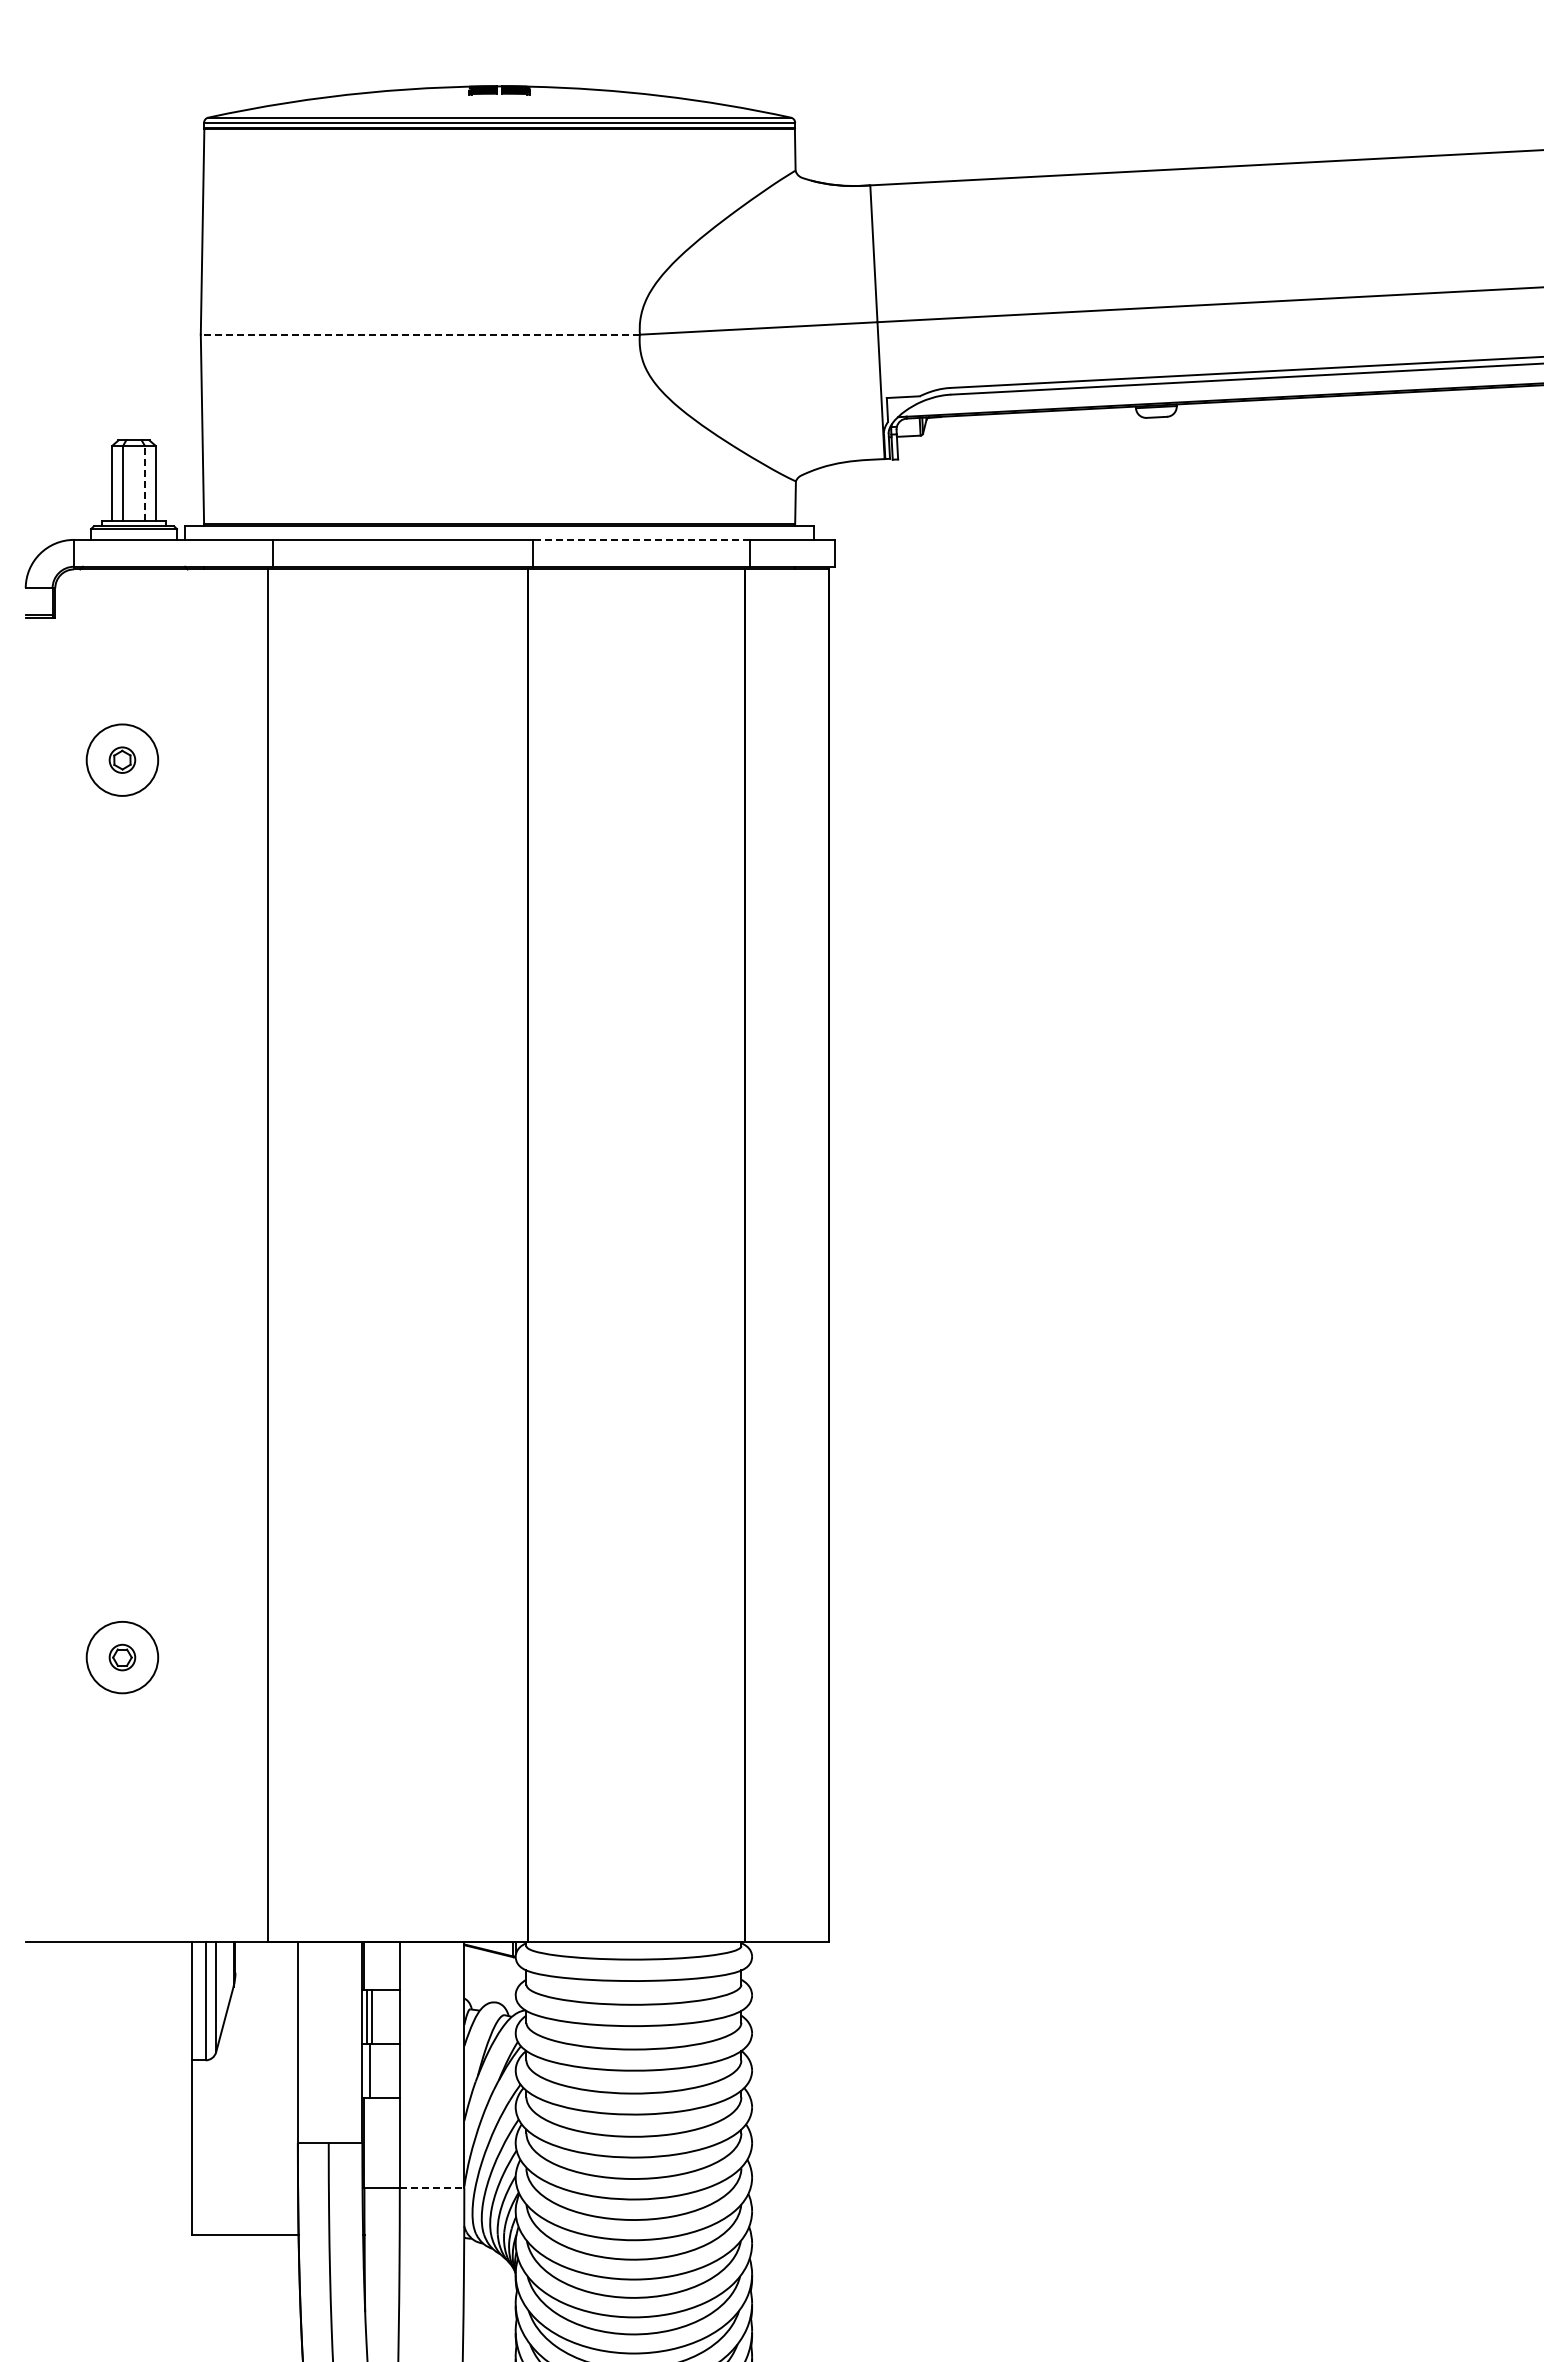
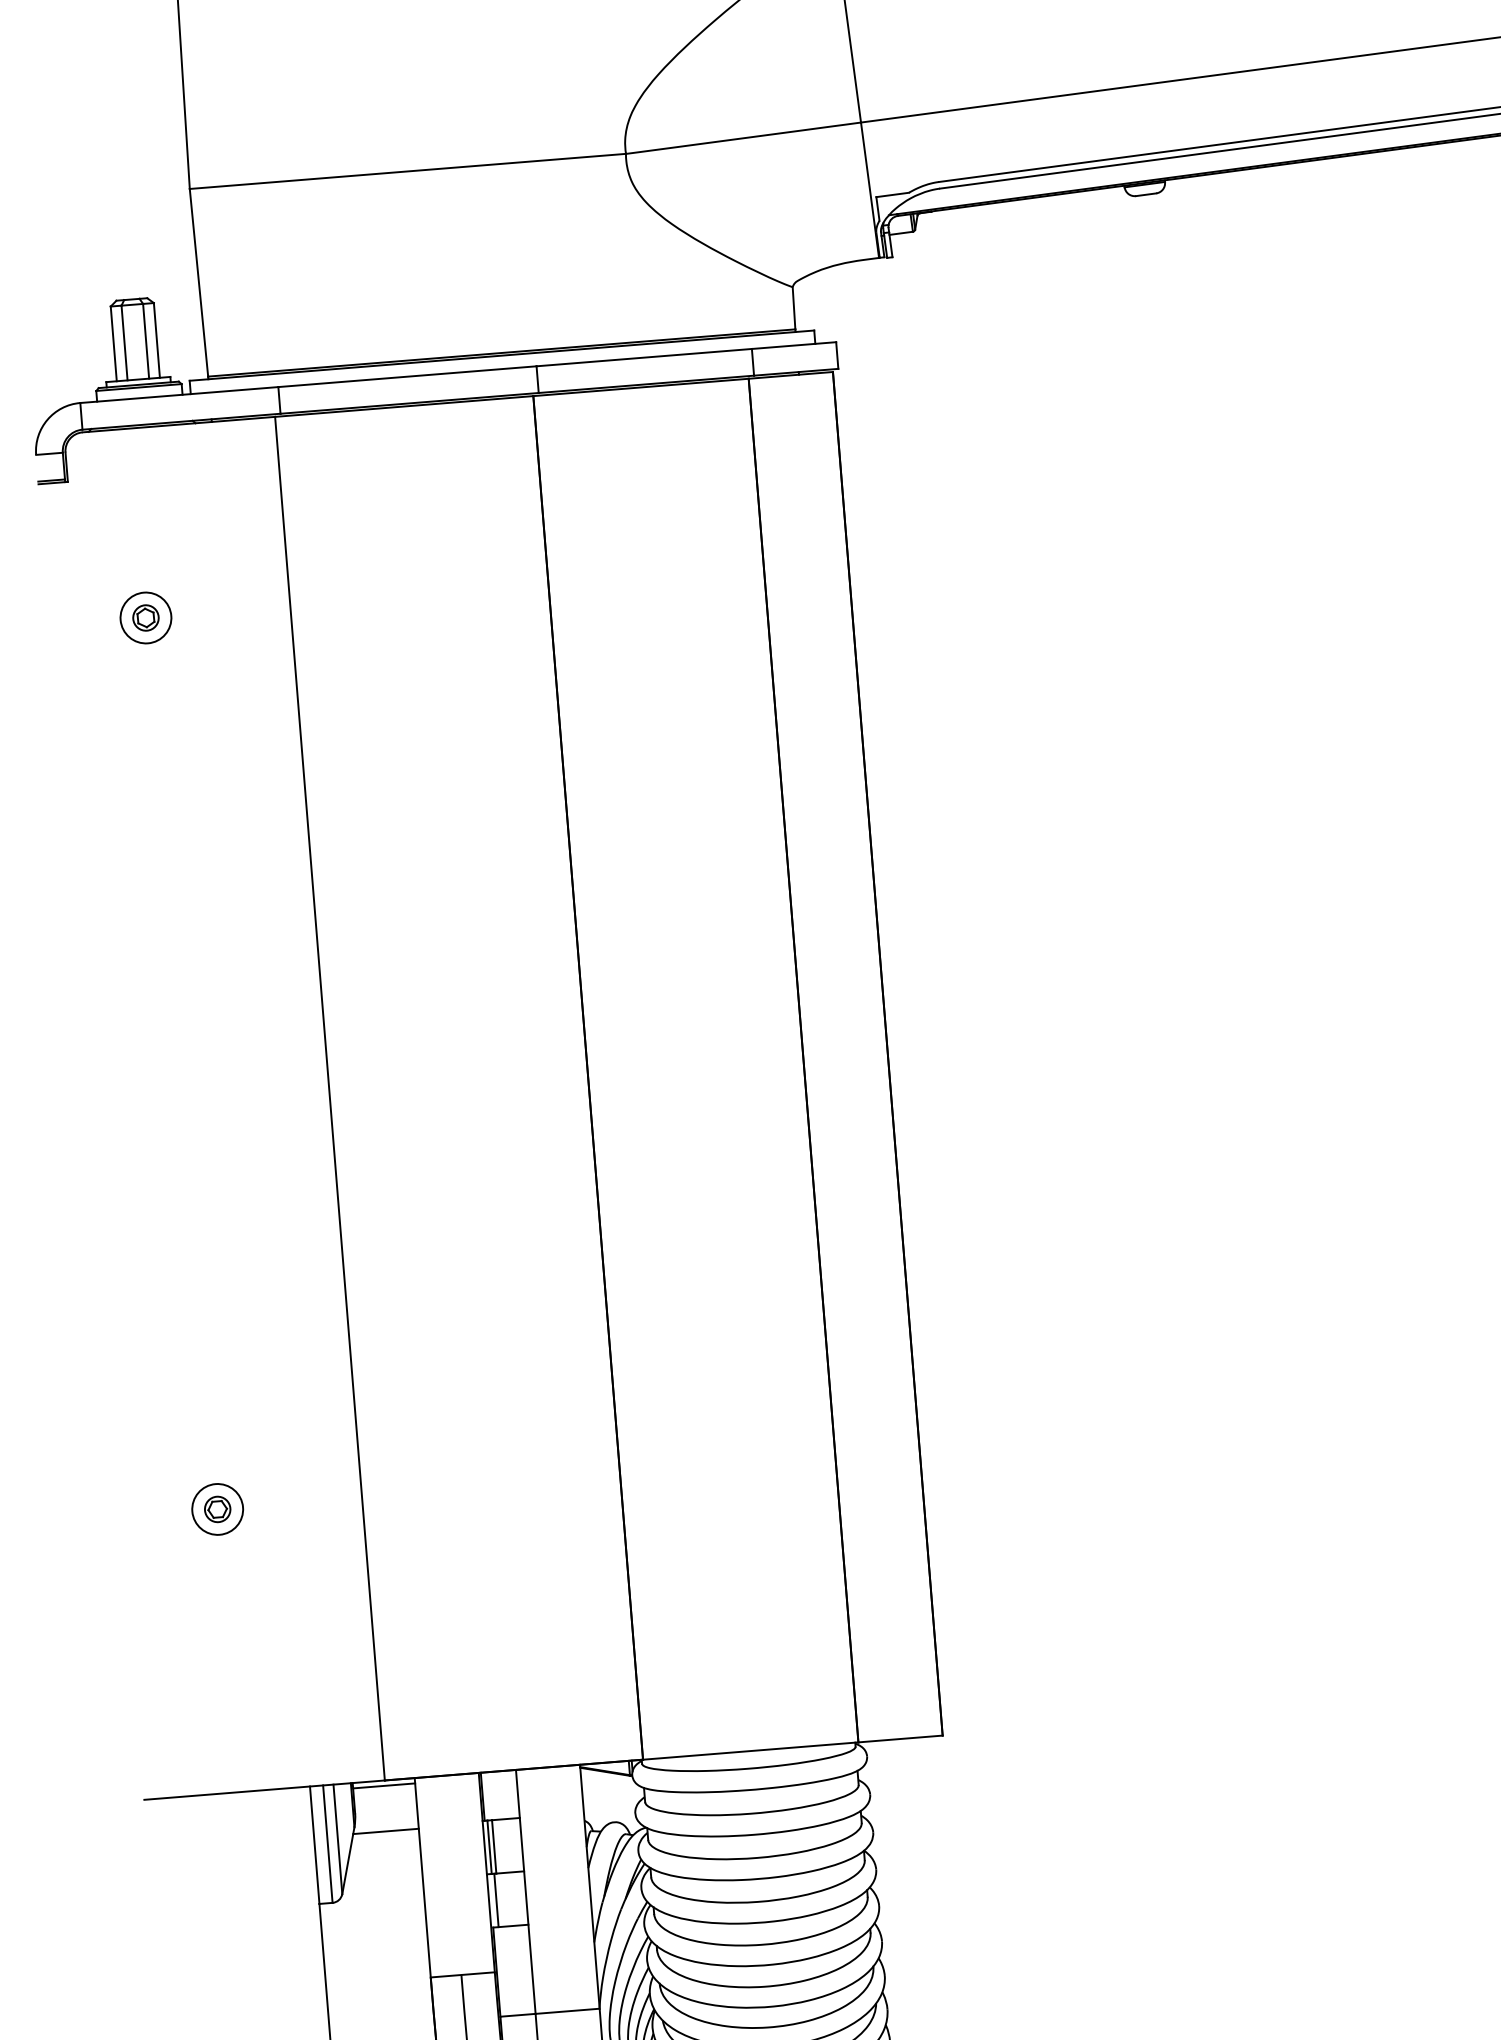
line: (420, 334) -> (408, 171), dashed -> solid
line: (144, 483) -> (145, 341), dashed -> solid
line: (641, 539) -> (643, 357), dashed -> solid
circle: (121, 759) -> (144, 617), size x0.71
circle: (121, 1657) -> (216, 1509), size x0.71
line: (266, 1947) -> (383, 1785), added
line: (264, 1993) -> (385, 1831), added
line: (432, 2187) -> (568, 2011), dashed -> solid

